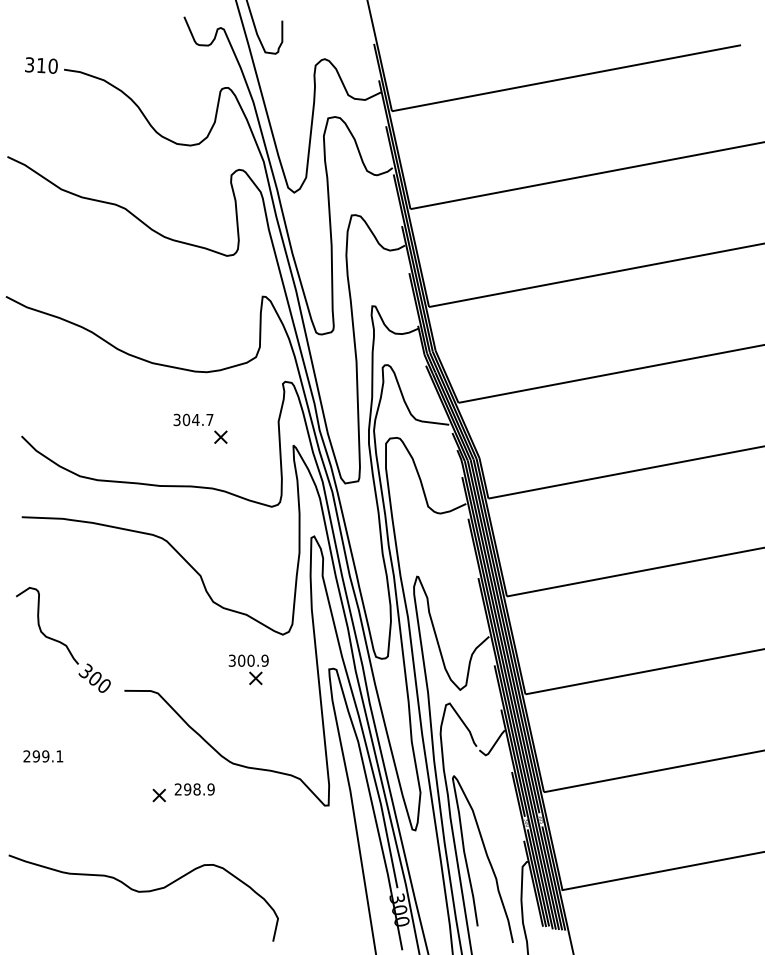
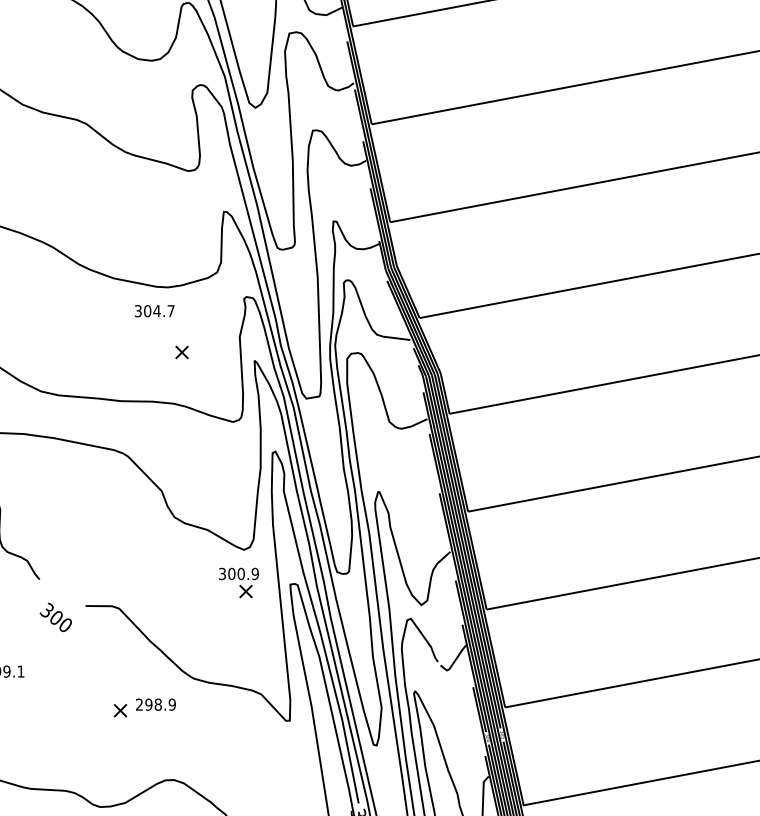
text: (193, 419) -> (154, 310), moved
part: (248, 669) -> (238, 582), moved
text: (94, 677) -> (55, 616), moved

